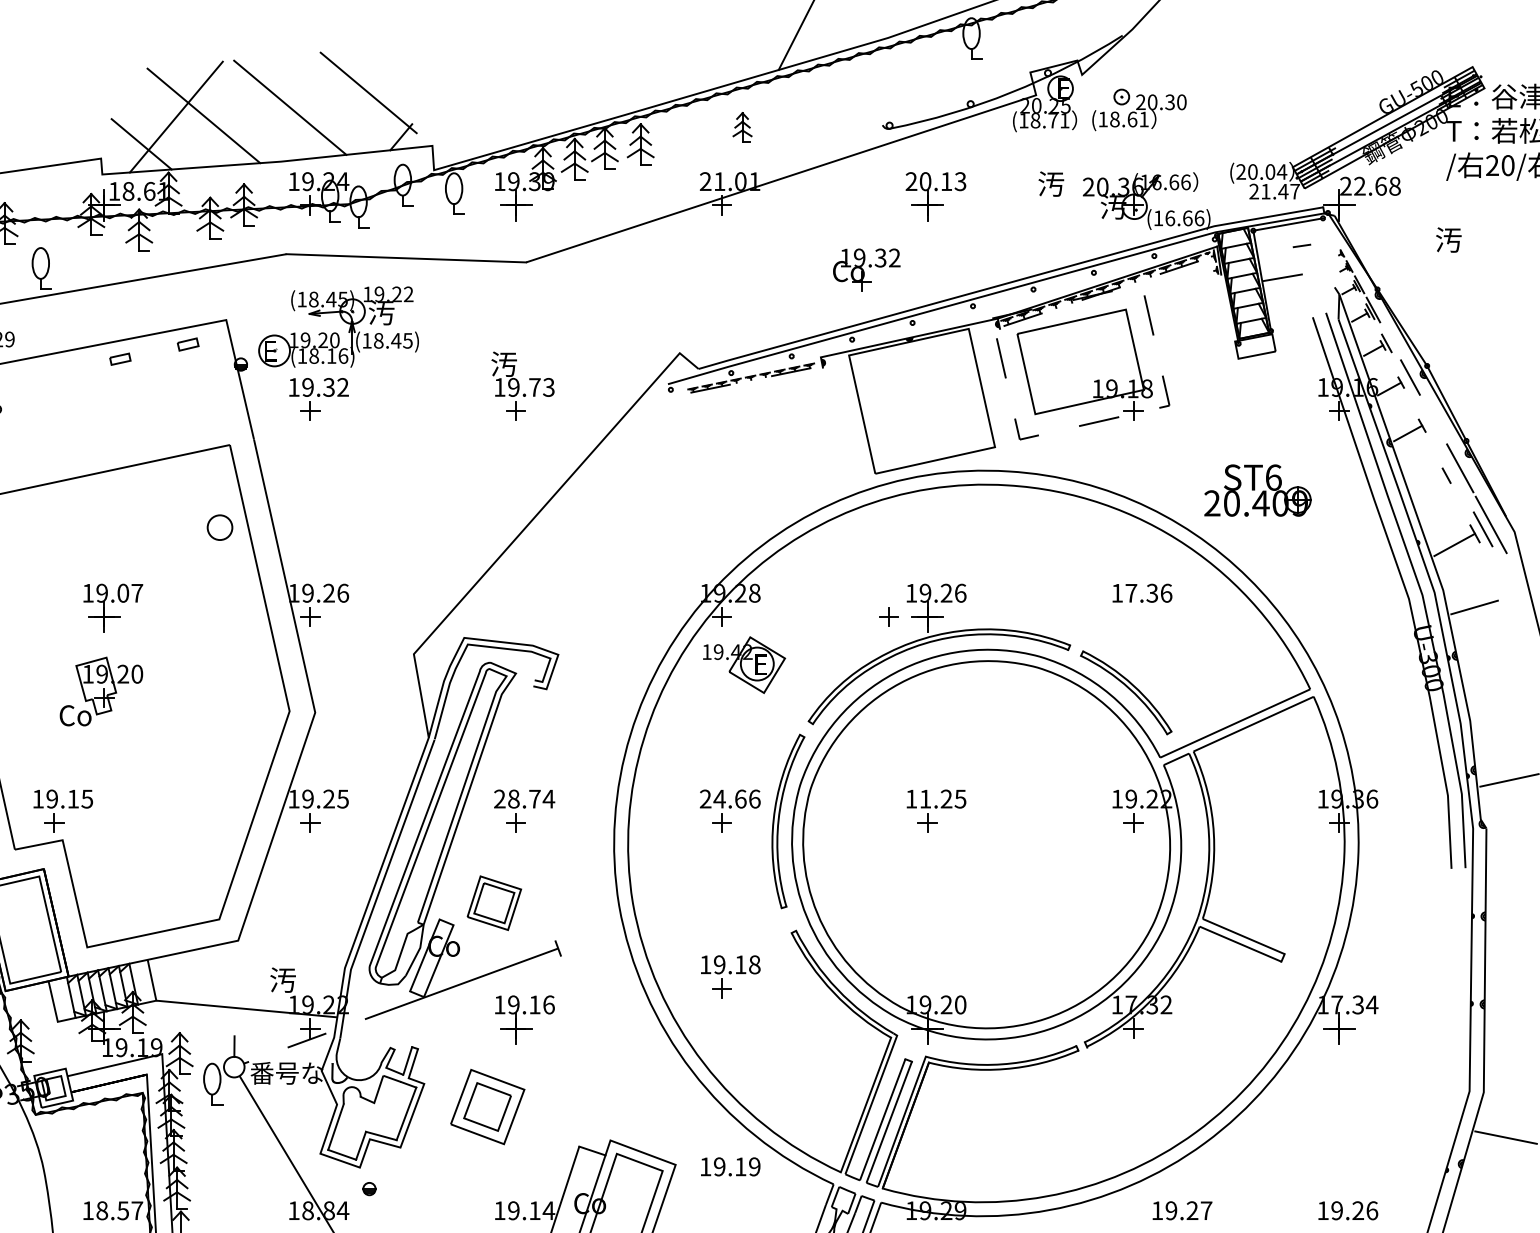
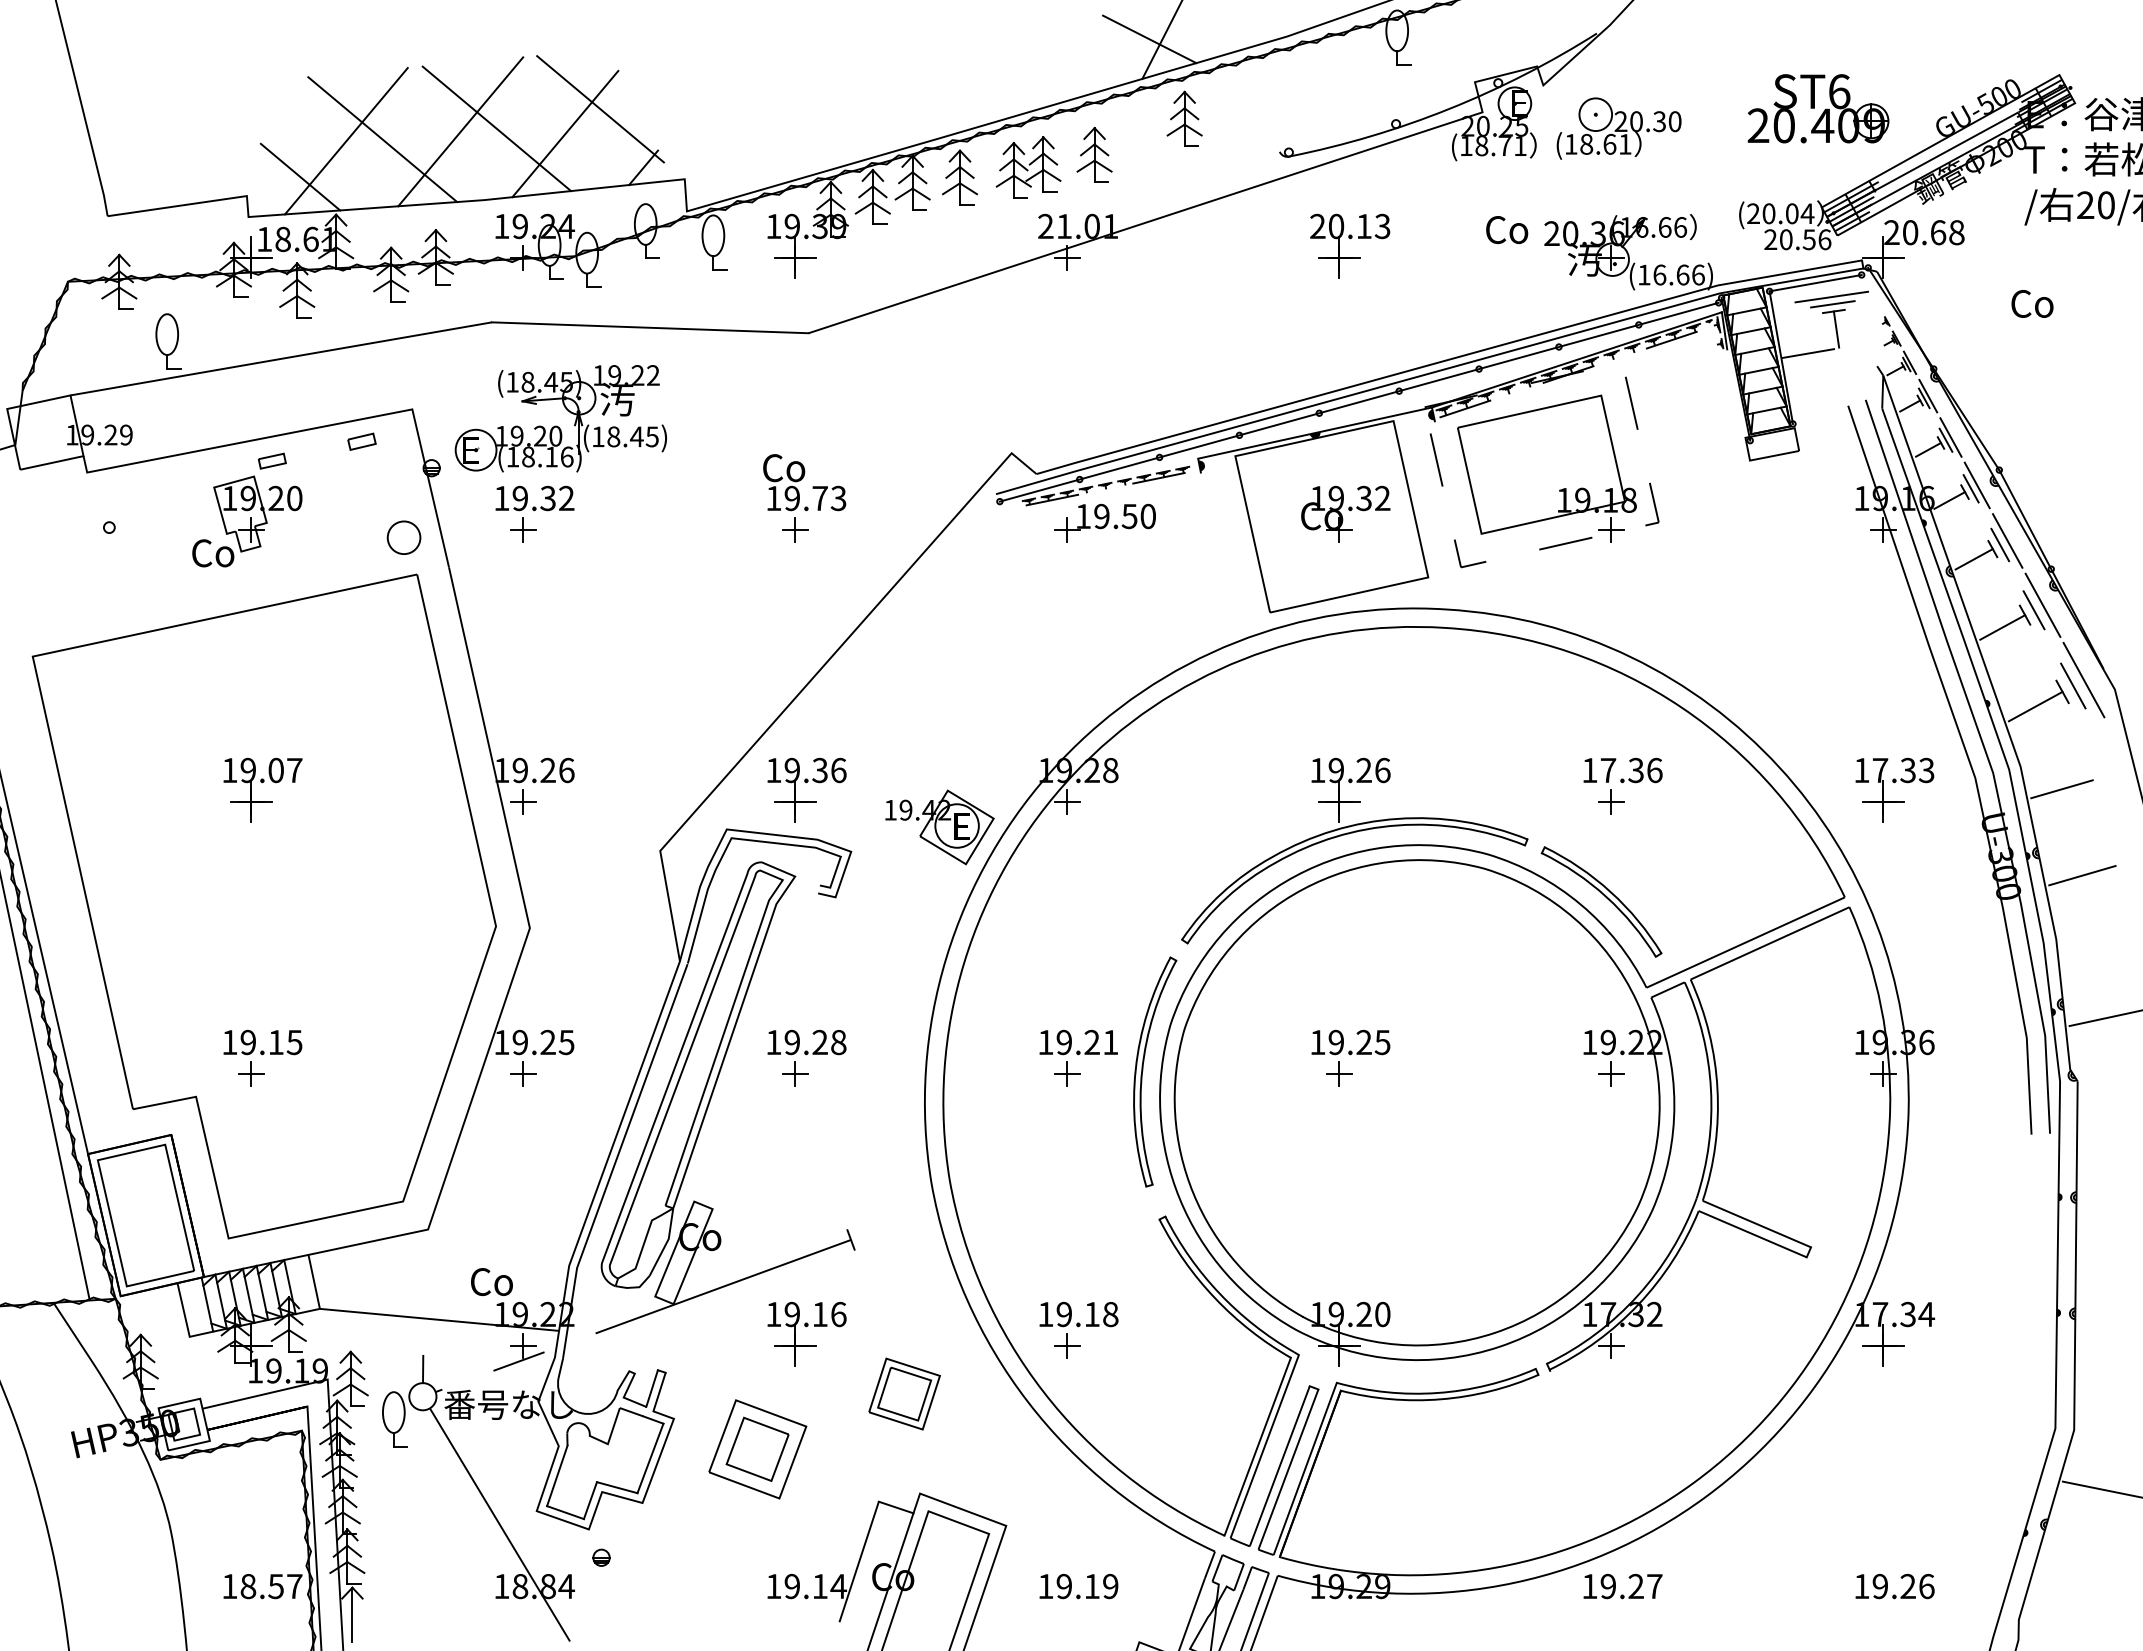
line: (784, 40) -> (1149, 39), added
circle: (1121, 96) -> (1595, 114), size x1.67
part: (810, 99) -> (1184, 118), added
line: (262, 109) -> (460, 131), added
line: (342, 111) -> (565, 133), added
part: (742, 127) -> (1094, 154), size x1.43
part: (692, 137) -> (1028, 167), added
text: (1054, 183) -> (1506, 229), 汚 -> Co
text: (1359, 186) -> (1910, 232), 22.68 -> 20.68
text: (1280, 191) -> (1805, 239), 21.47 -> 20.56
line: (1300, 234) -> (1831, 296), added
text: (1452, 239) -> (2032, 303), 汚 -> Co
line: (1300, 240) -> (1832, 304), added
line: (1303, 259) -> (1836, 329), added
part: (866, 269) -> (1345, 513), moved
line: (942, 314) -> (1358, 401), added
line: (1390, 341) -> (1950, 437), added
text: (507, 364) -> (783, 467), 汚 -> Co
line: (1405, 379) -> (1970, 488), added
part: (750, 405) -> (1104, 522), added
line: (1433, 419) -> (2007, 540), added
line: (1428, 422) -> (2000, 544), added
line: (1453, 472) -> (2033, 610), added
line: (1429, 485) -> (2002, 627), added
part: (1257, 490) -> (1818, 108), moved
circle: (219, 527) -> (403, 537), moved
part: (524, 607) -> (806, 789), added
part: (1347, 607) -> (1894, 789), added
part: (889, 616) -> (1611, 801), moved
part: (743, 665) -> (939, 827), moved
line: (1490, 672) -> (2082, 875), added
part: (101, 691) -> (247, 521), moved
text: (524, 799) -> (806, 1042), 28.74 -> 19.28
text: (730, 799) -> (1078, 1042), 24.66 -> 19.21
text: (924, 799) -> (1335, 1042), 11.25 -> 19.25
part: (62, 810) -> (262, 1057), moved
part: (494, 902) -> (904, 1393), moved
part: (730, 976) -> (1078, 1329), moved
text: (286, 979) -> (491, 1281), 汚 -> Co
text: (730, 1166) -> (1078, 1586), moved
text: (1182, 1210) -> (1622, 1586), moved

